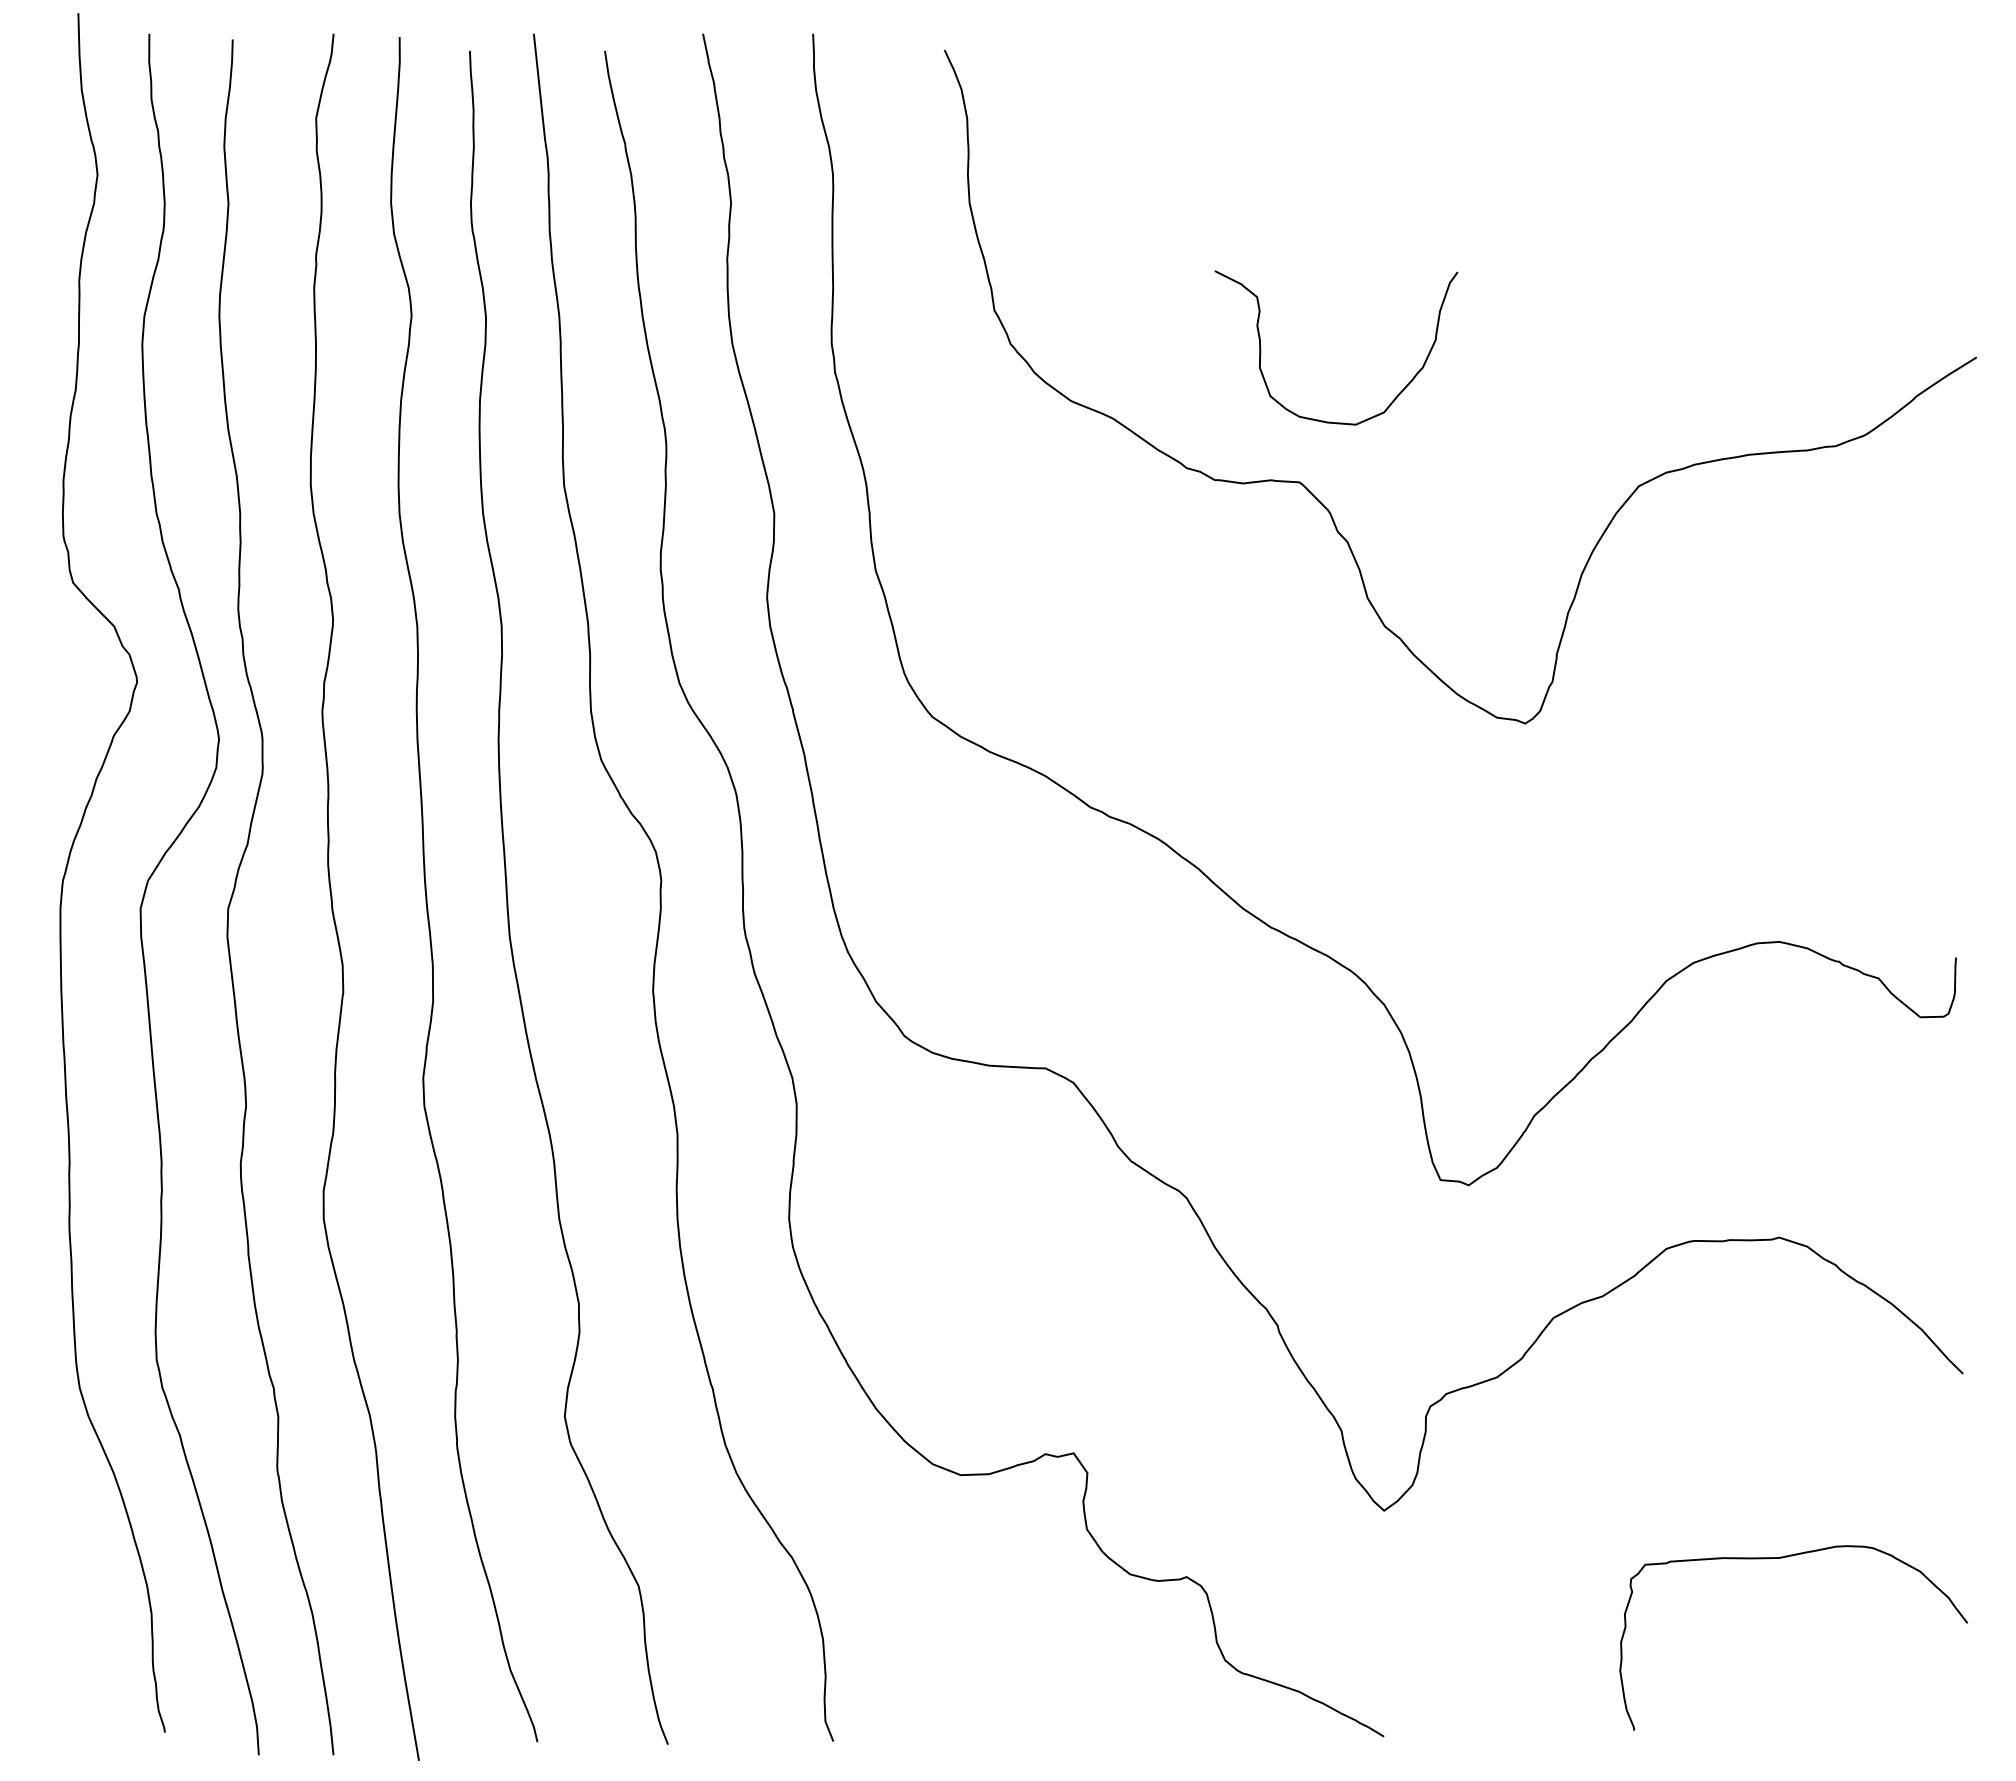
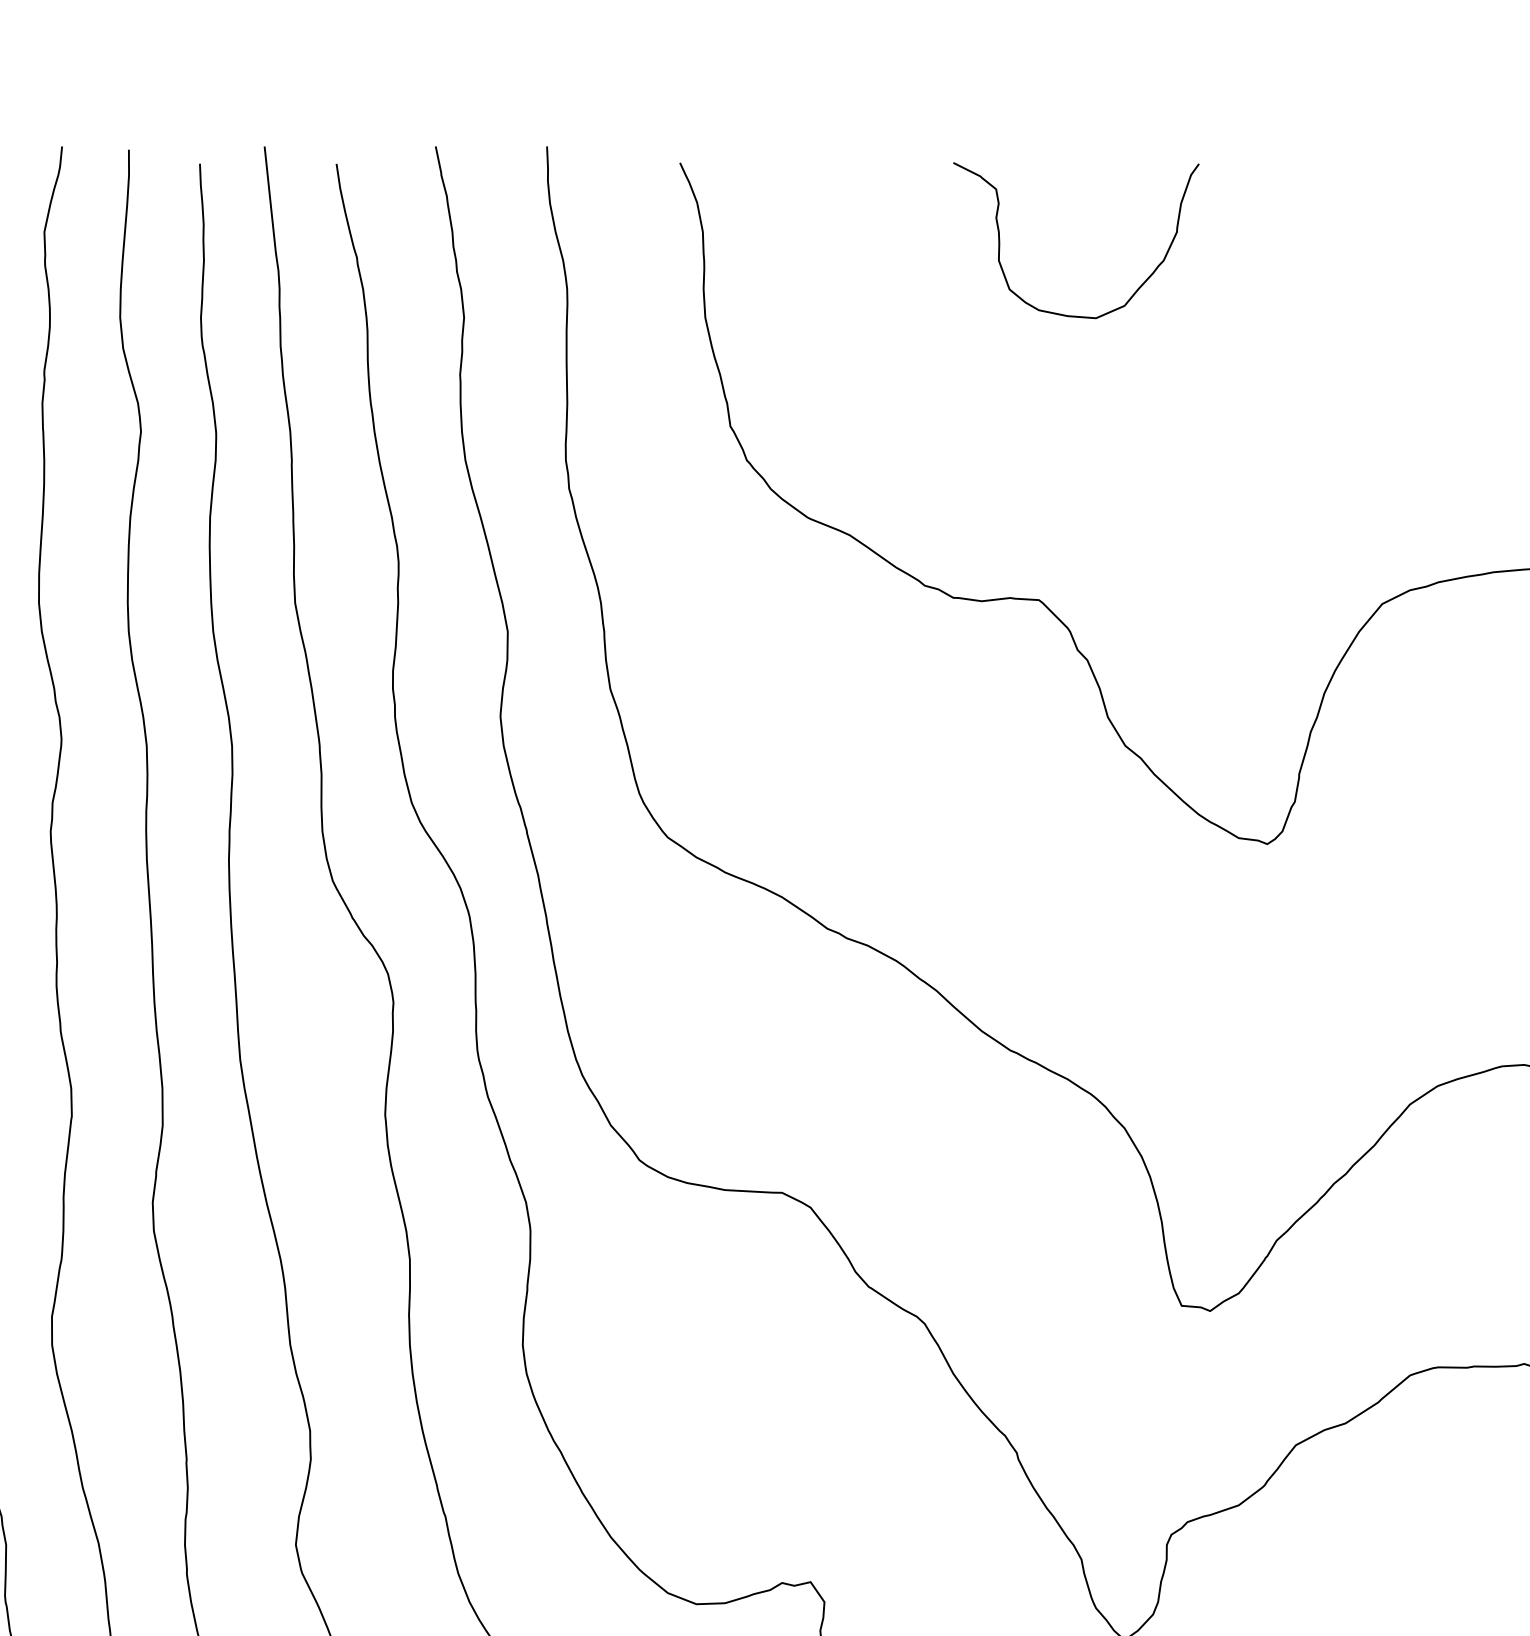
curve: (1323, 420) -> (1063, 314), moved

